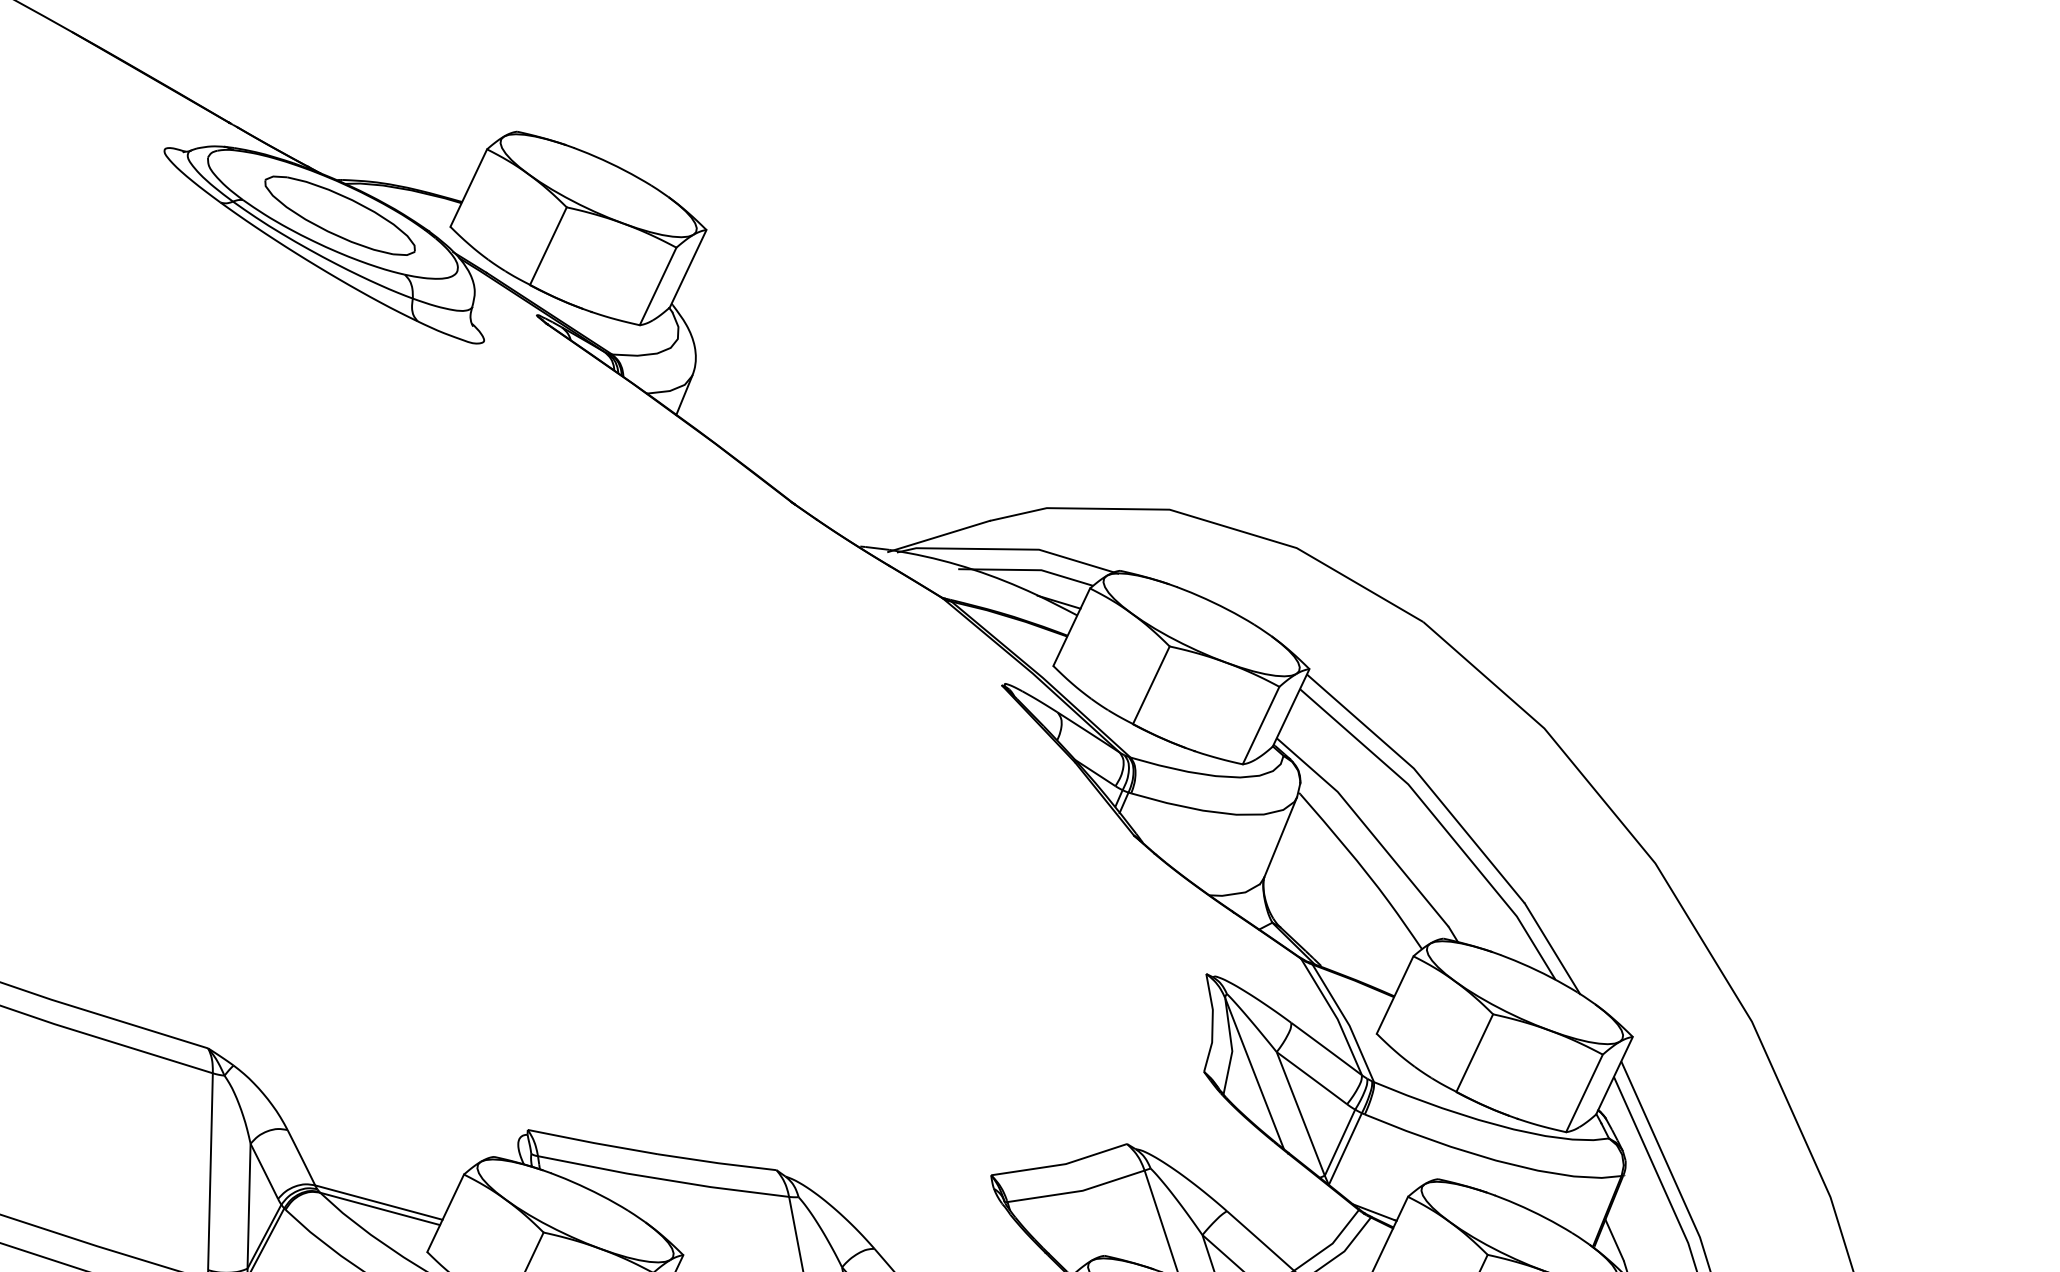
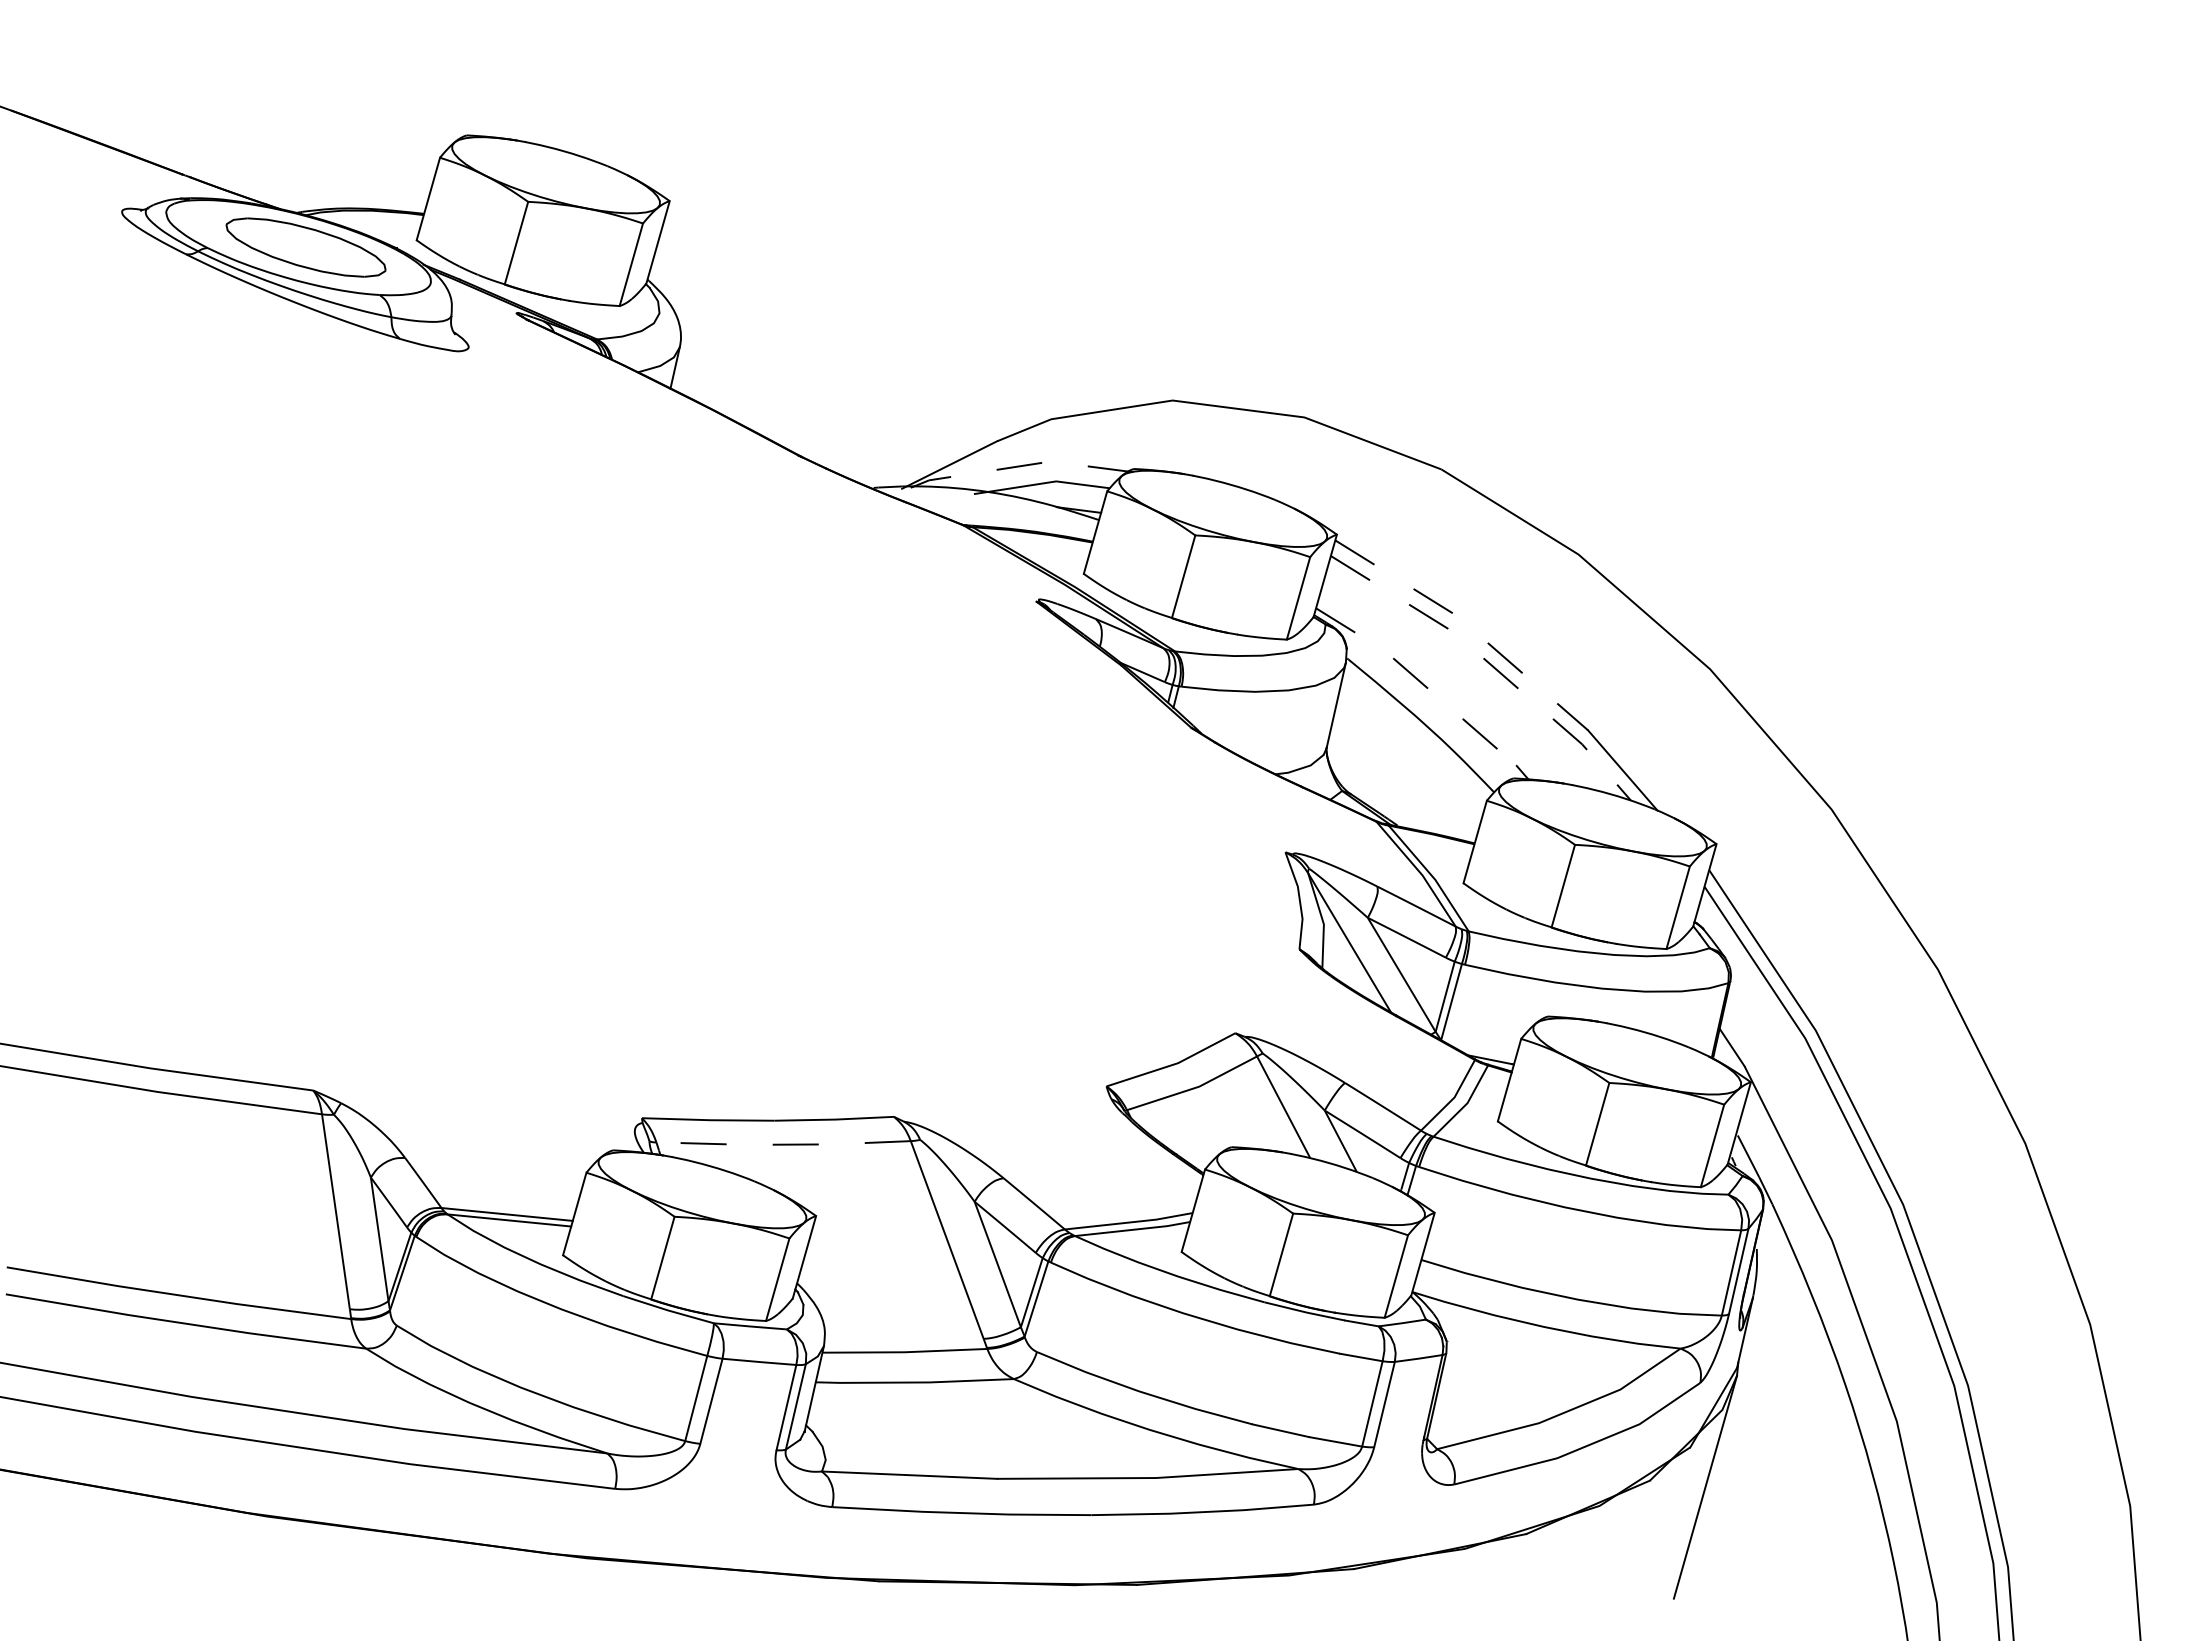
line: (1008, 549) -> (1020, 466), solid -> dashed
line: (1424, 780) -> (1468, 625), solid -> dashed
line: (1440, 823) -> (1491, 665), solid -> dashed
line: (1366, 827) -> (1419, 681), solid -> dashed
line: (663, 1179) -> (783, 1144), solid -> dashed

